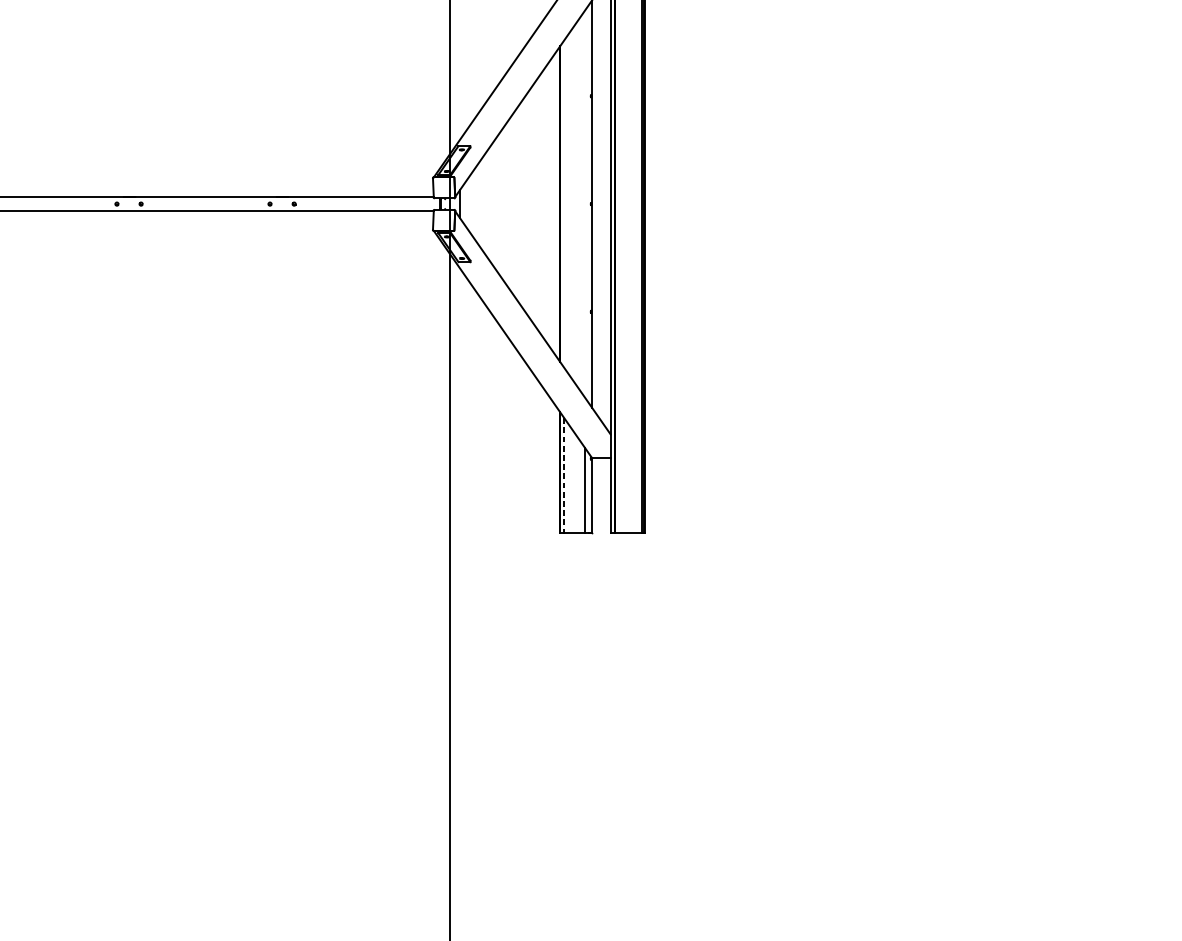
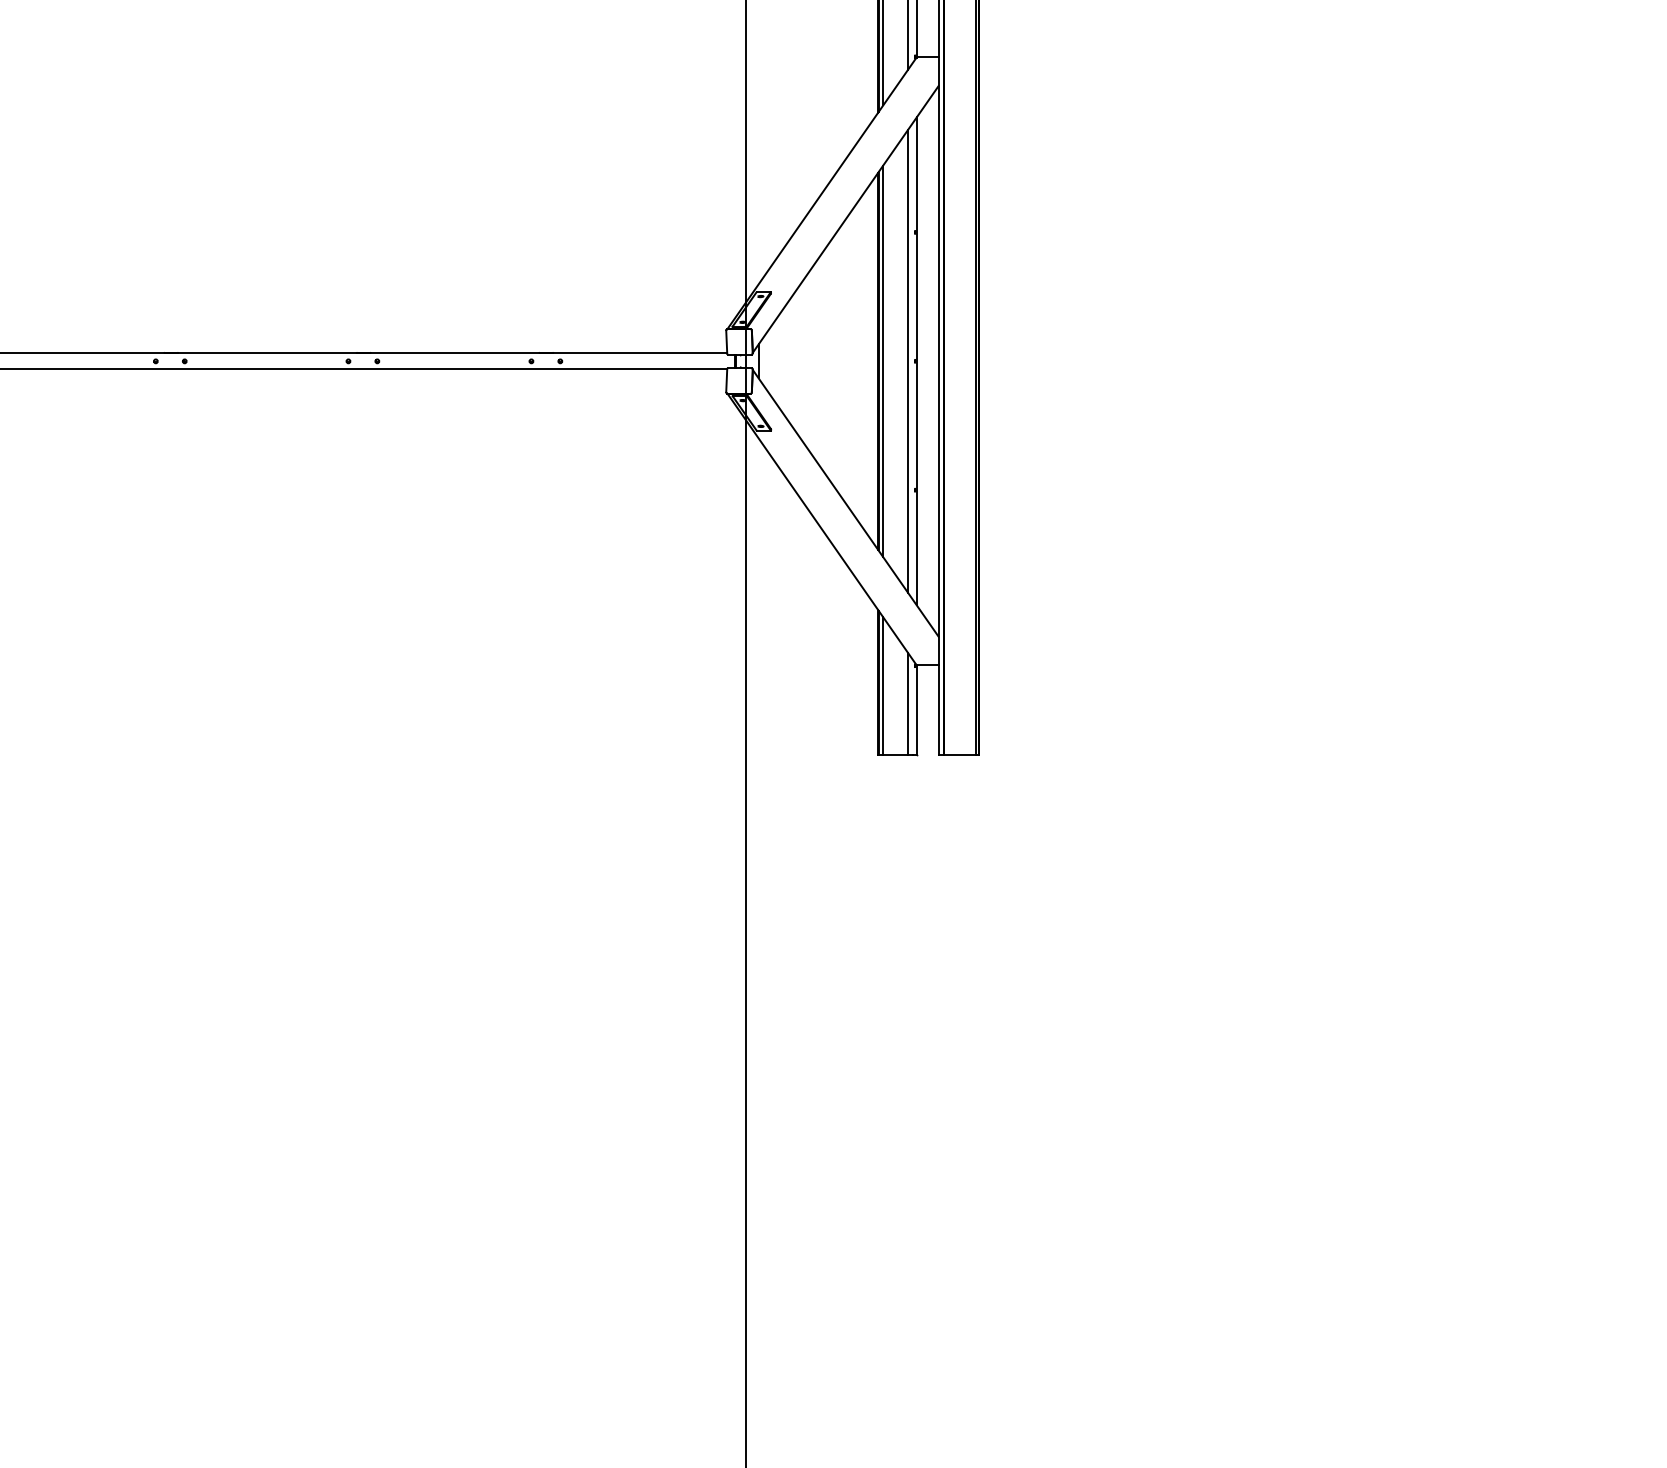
line: (564, 204) -> (883, 361), added
line: (584, 204) -> (907, 361), added
line: (564, 475) -> (883, 685), dashed -> solid

